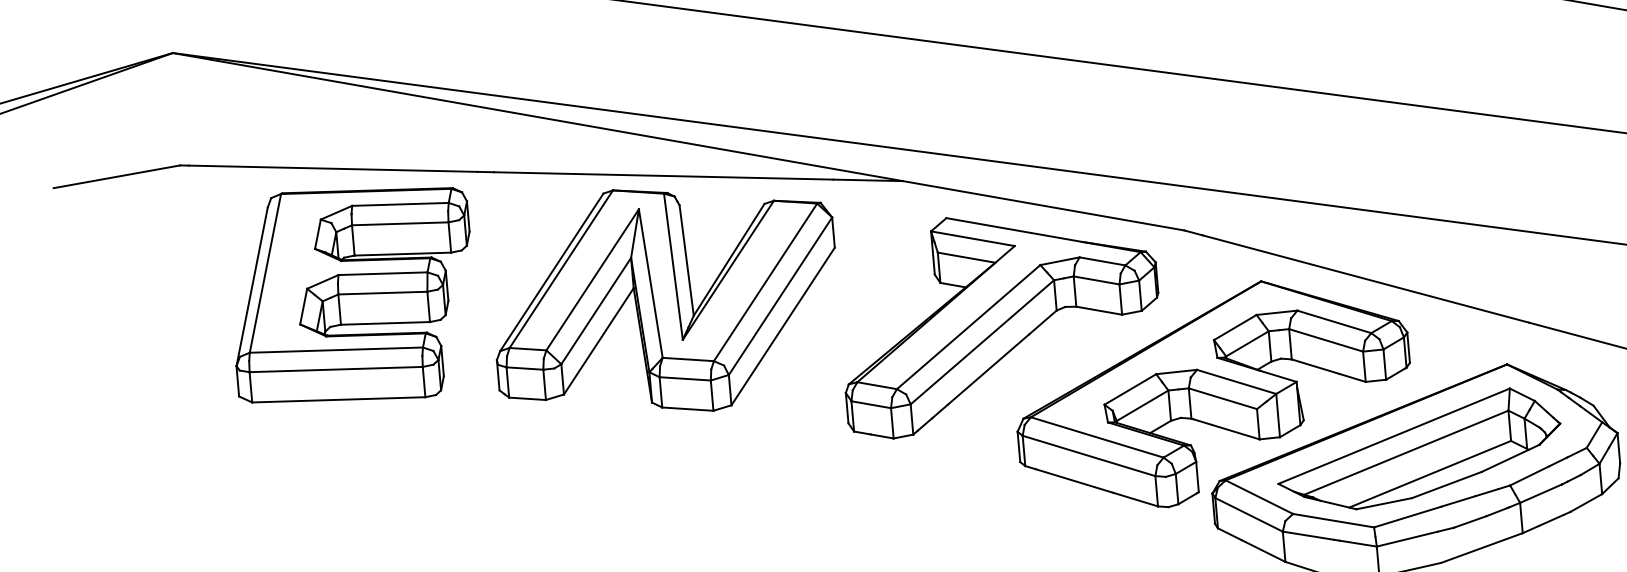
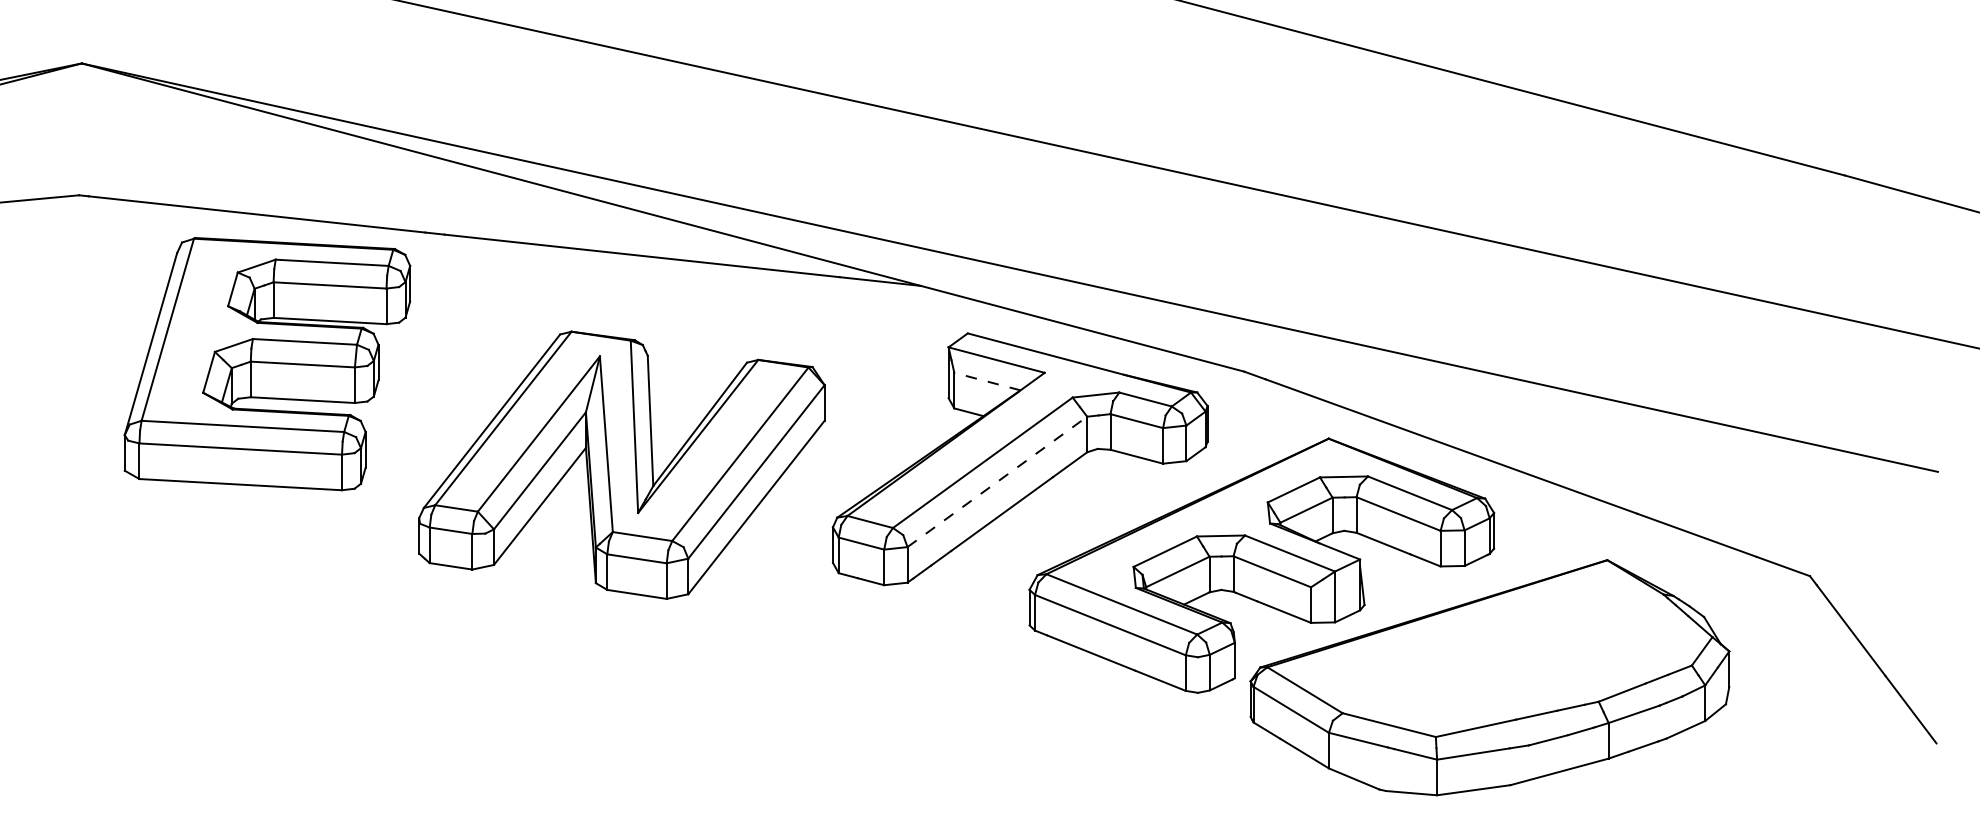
line: (965, 257) -> (986, 381), solid -> dashed
part: (665, 299) -> (621, 464), moved
line: (982, 341) -> (997, 481), solid -> dashed
part: (1418, 450) -> (1495, 651), removed

